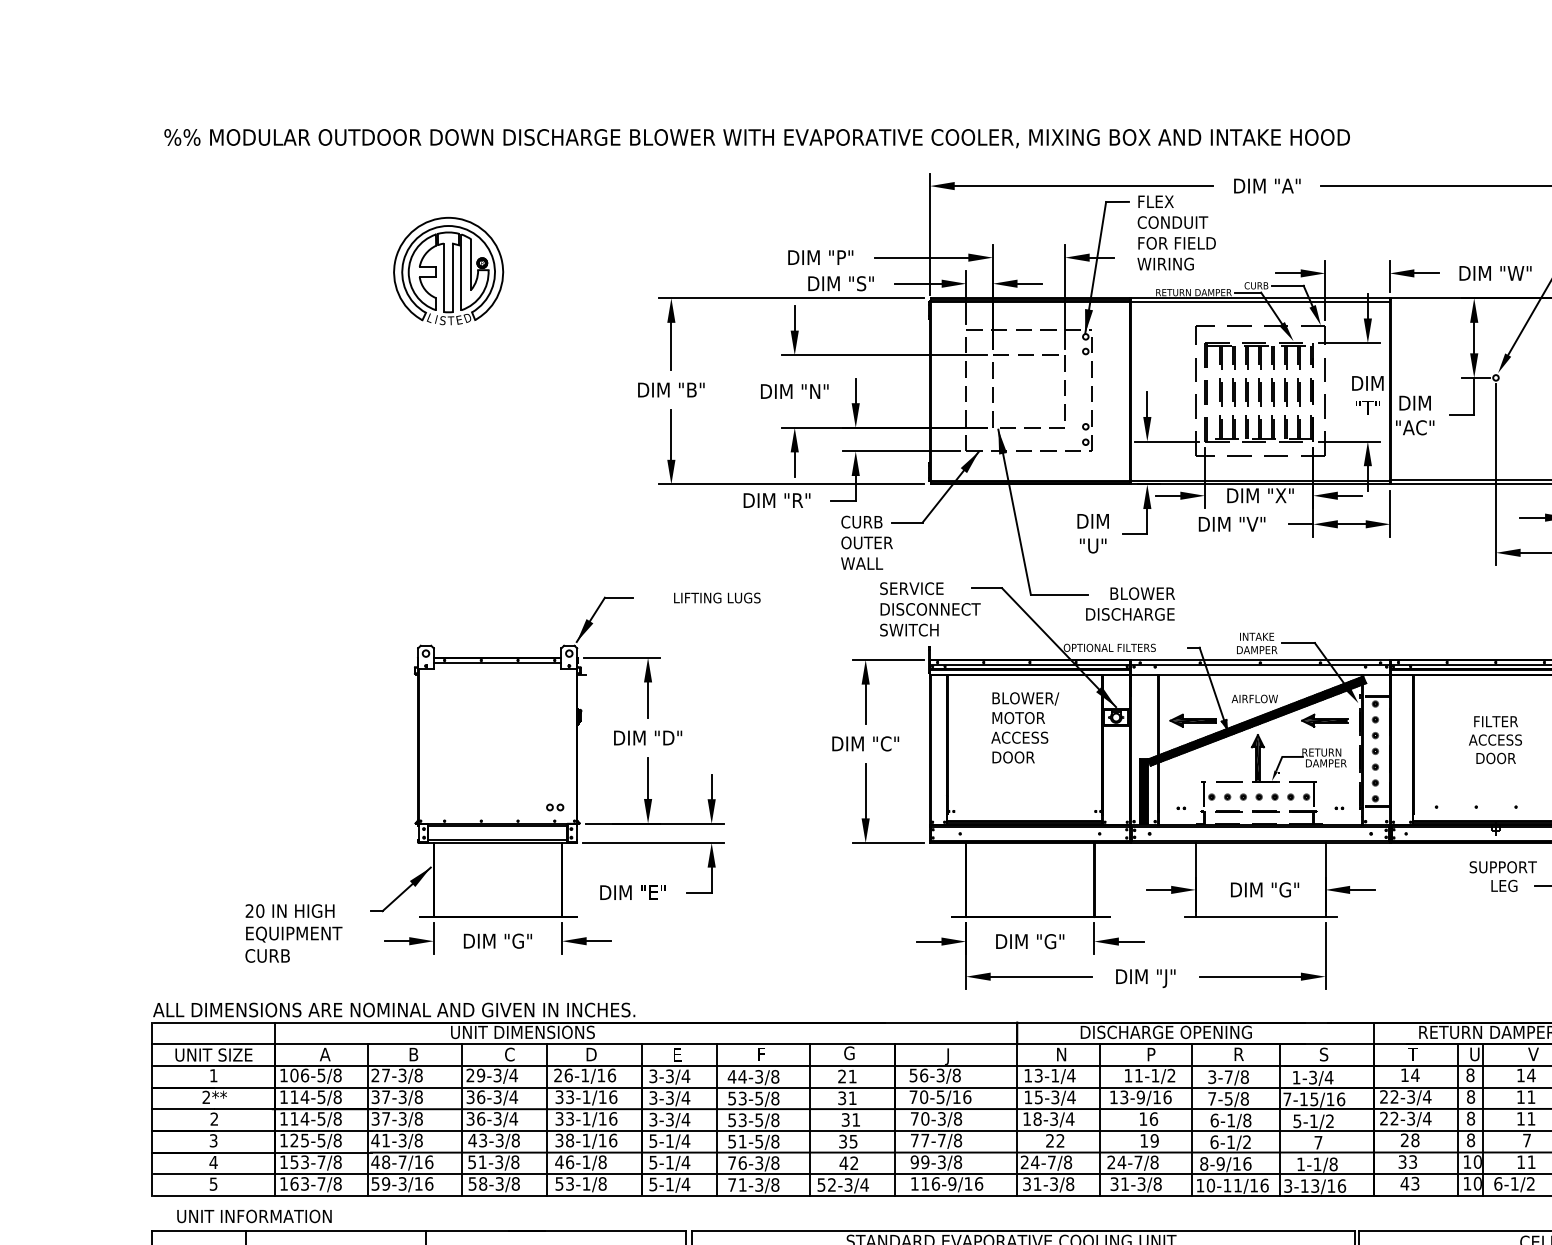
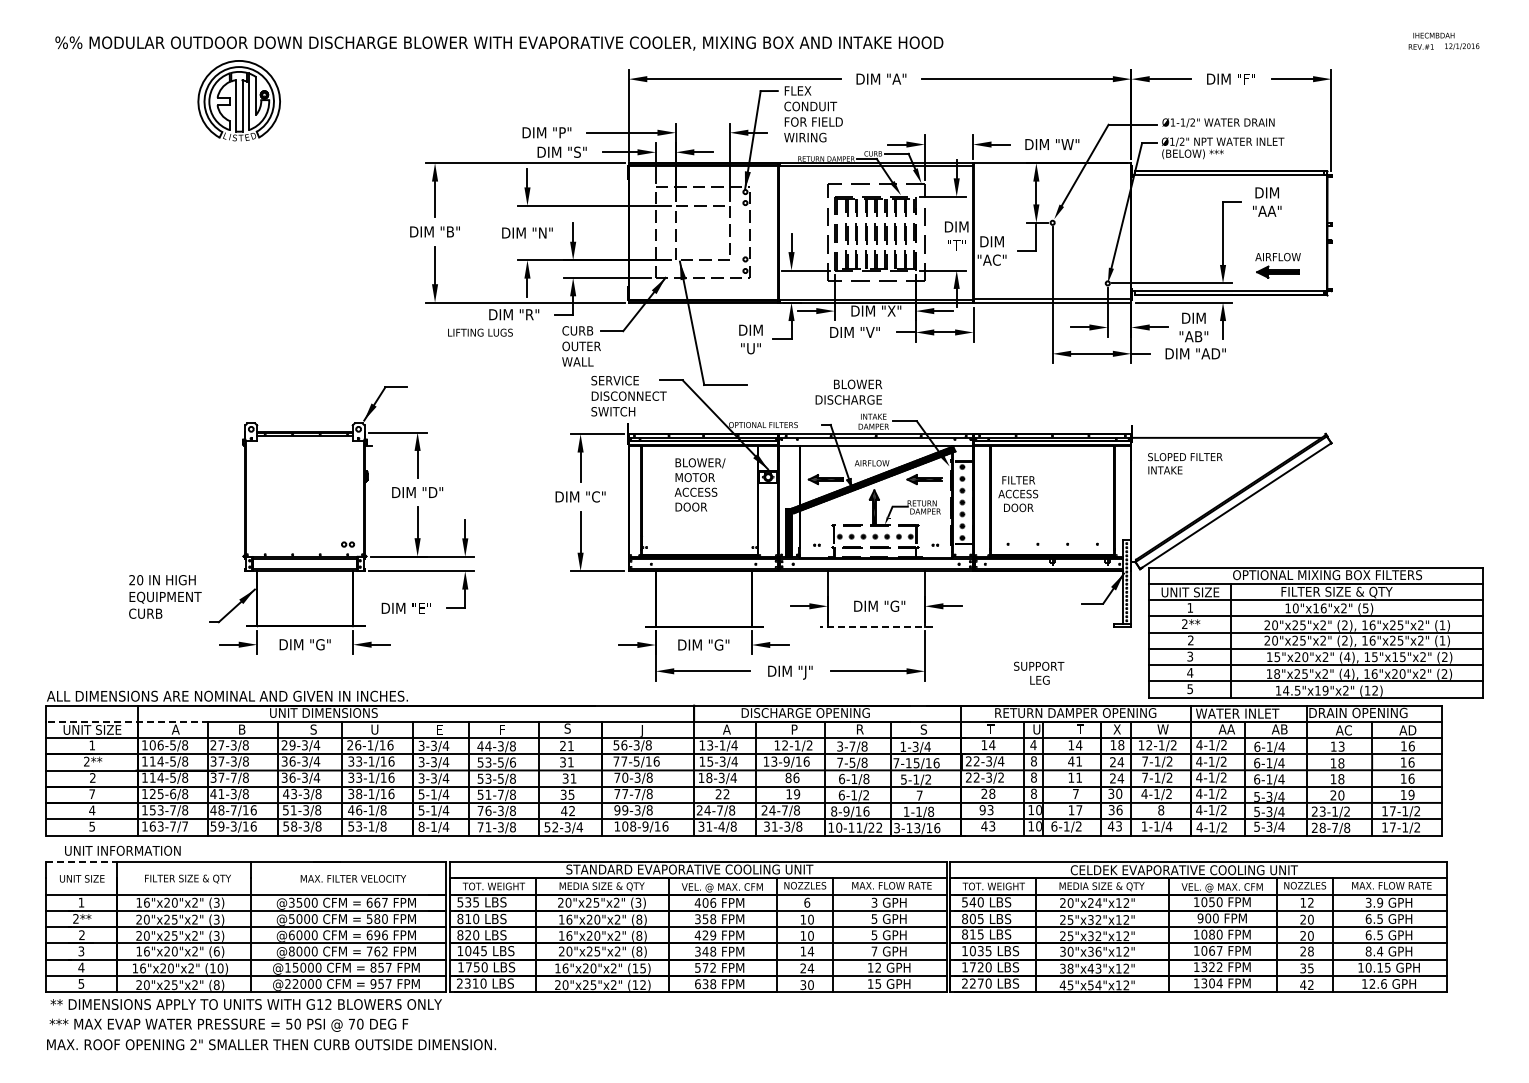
part: (447, 270) -> (238, 100), moved
text: (717, 597) -> (480, 332), moved
text: (1129, 603) -> (848, 391), moved
text: (1495, 739) -> (1018, 493), moved
text: (1503, 875) -> (1039, 672), moved
line: (1260, 916) -> (876, 626), solid -> dashed
text: (294, 932) -> (165, 596), moved
line: (260, 1043) -> (127, 721), solid -> dashed
text: (849, 1053) -> (568, 728), G -> S
text: (509, 1054) -> (313, 729), C -> S
text: (591, 1054) -> (375, 729), D -> U
text: (1060, 1054) -> (726, 729), N -> A
text: (1533, 1054) -> (1080, 729), V -> T
text: (1137, 1075) -> (784, 745), 11-1/2 -> 12-1/2
text: (1470, 1075) -> (1033, 745), 8 -> 4
text: (924, 1097) -> (624, 761), 70-5/16 -> 77-5/16
text: (1521, 1097) -> (1071, 761), 11 -> 41
text: (774, 1098) -> (512, 762), 53-5/8 -> 53-5/6
text: (402, 1118) -> (233, 777), 37-3/8 -> 37-7/8
text: (1143, 1118) -> (788, 777), 16 -> 86
text: (1426, 1118) -> (1000, 777), 22-3/4 -> 22-3/2
text: (322, 1139) -> (173, 793), 125-5/8 -> 125-6/8
text: (213, 1141) -> (92, 794), 3 -> 7
text: (758, 1141) -> (500, 794), 51-5/8 -> 51-7/8
text: (1402, 1161) -> (982, 809), 33 -> 93
text: (1531, 1162) -> (1079, 810), 11 -> 17
text: (338, 1183) -> (185, 826), 163-7/8 -> 163-7/7
text: (653, 1183) -> (421, 826), 5-1/4 -> 8-1/4
text: (930, 1183) -> (629, 826), 116-9/16 -> 108-9/16
text: (1053, 1183) -> (721, 826), 31-3/8 -> 31-4/8
text: (1259, 1185) -> (875, 827), 10-11/16 -> 10-11/22
line: (199, 1231) -> (81, 862), solid -> dashed

